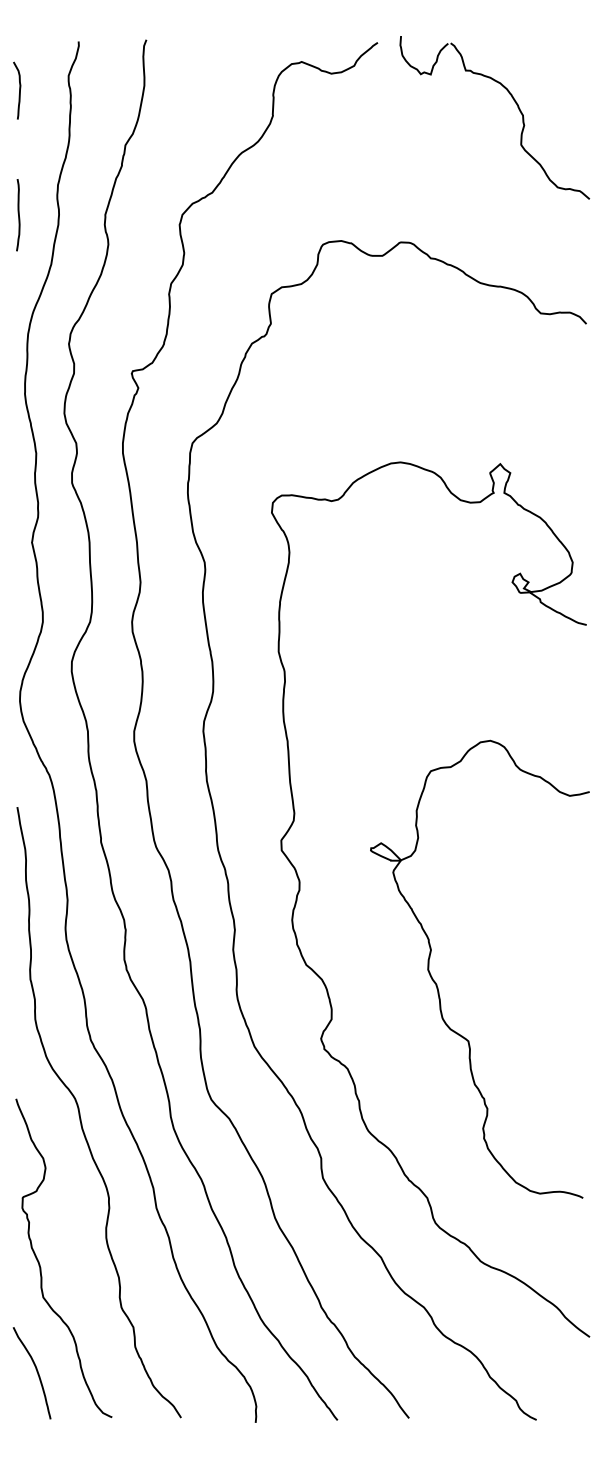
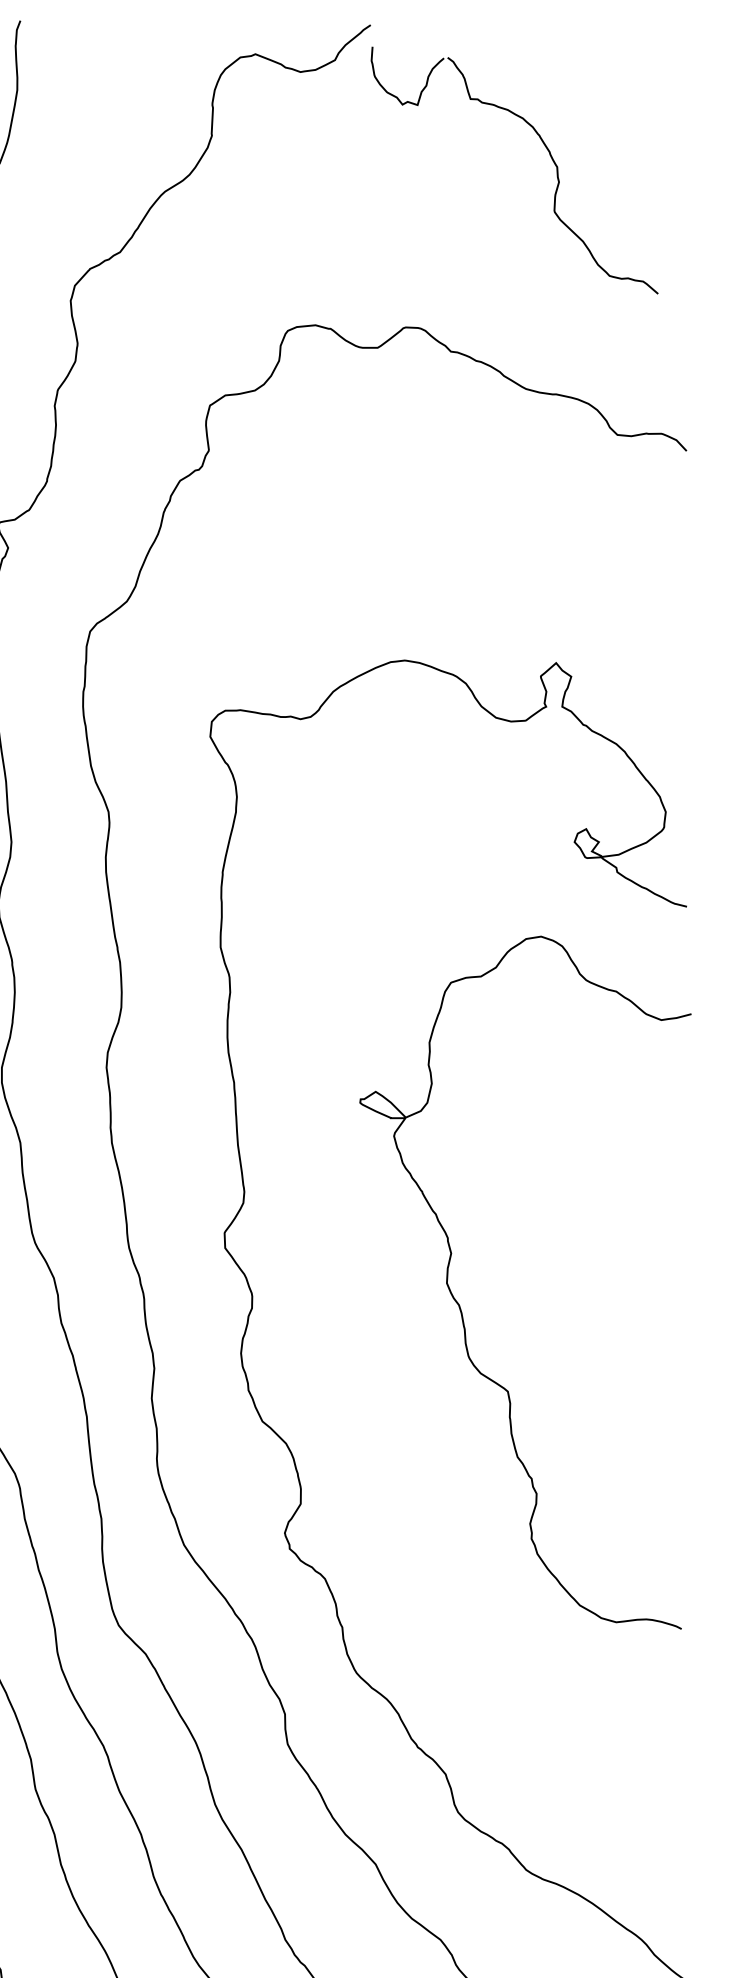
part: (514, 102) -> (544, 147), moved
curve: (437, 984) -> (461, 1305), moved

